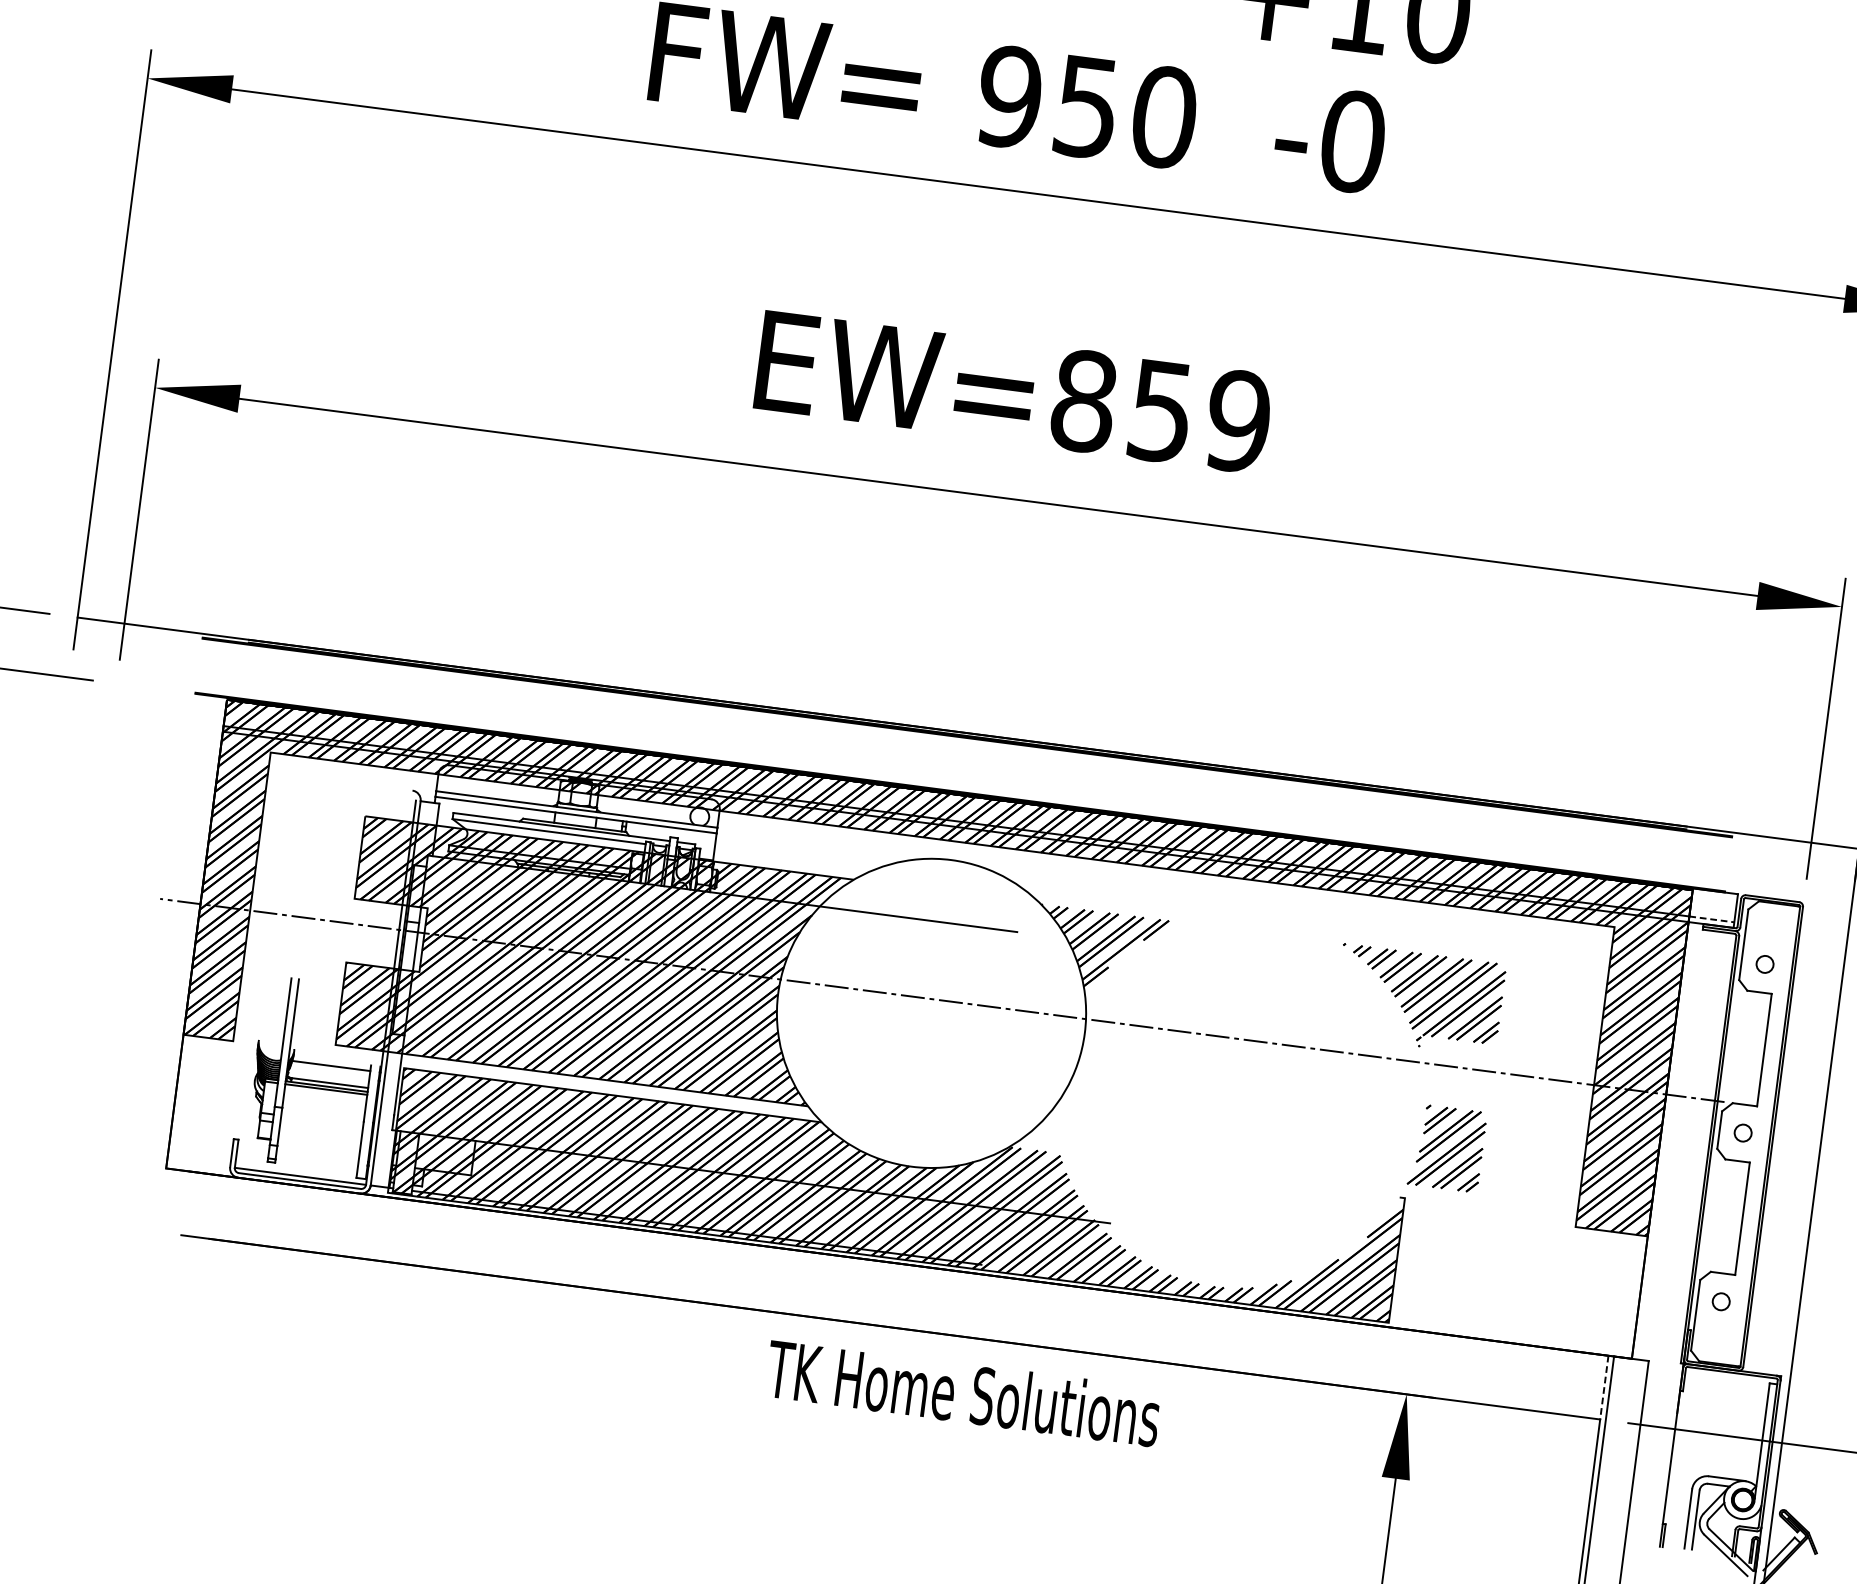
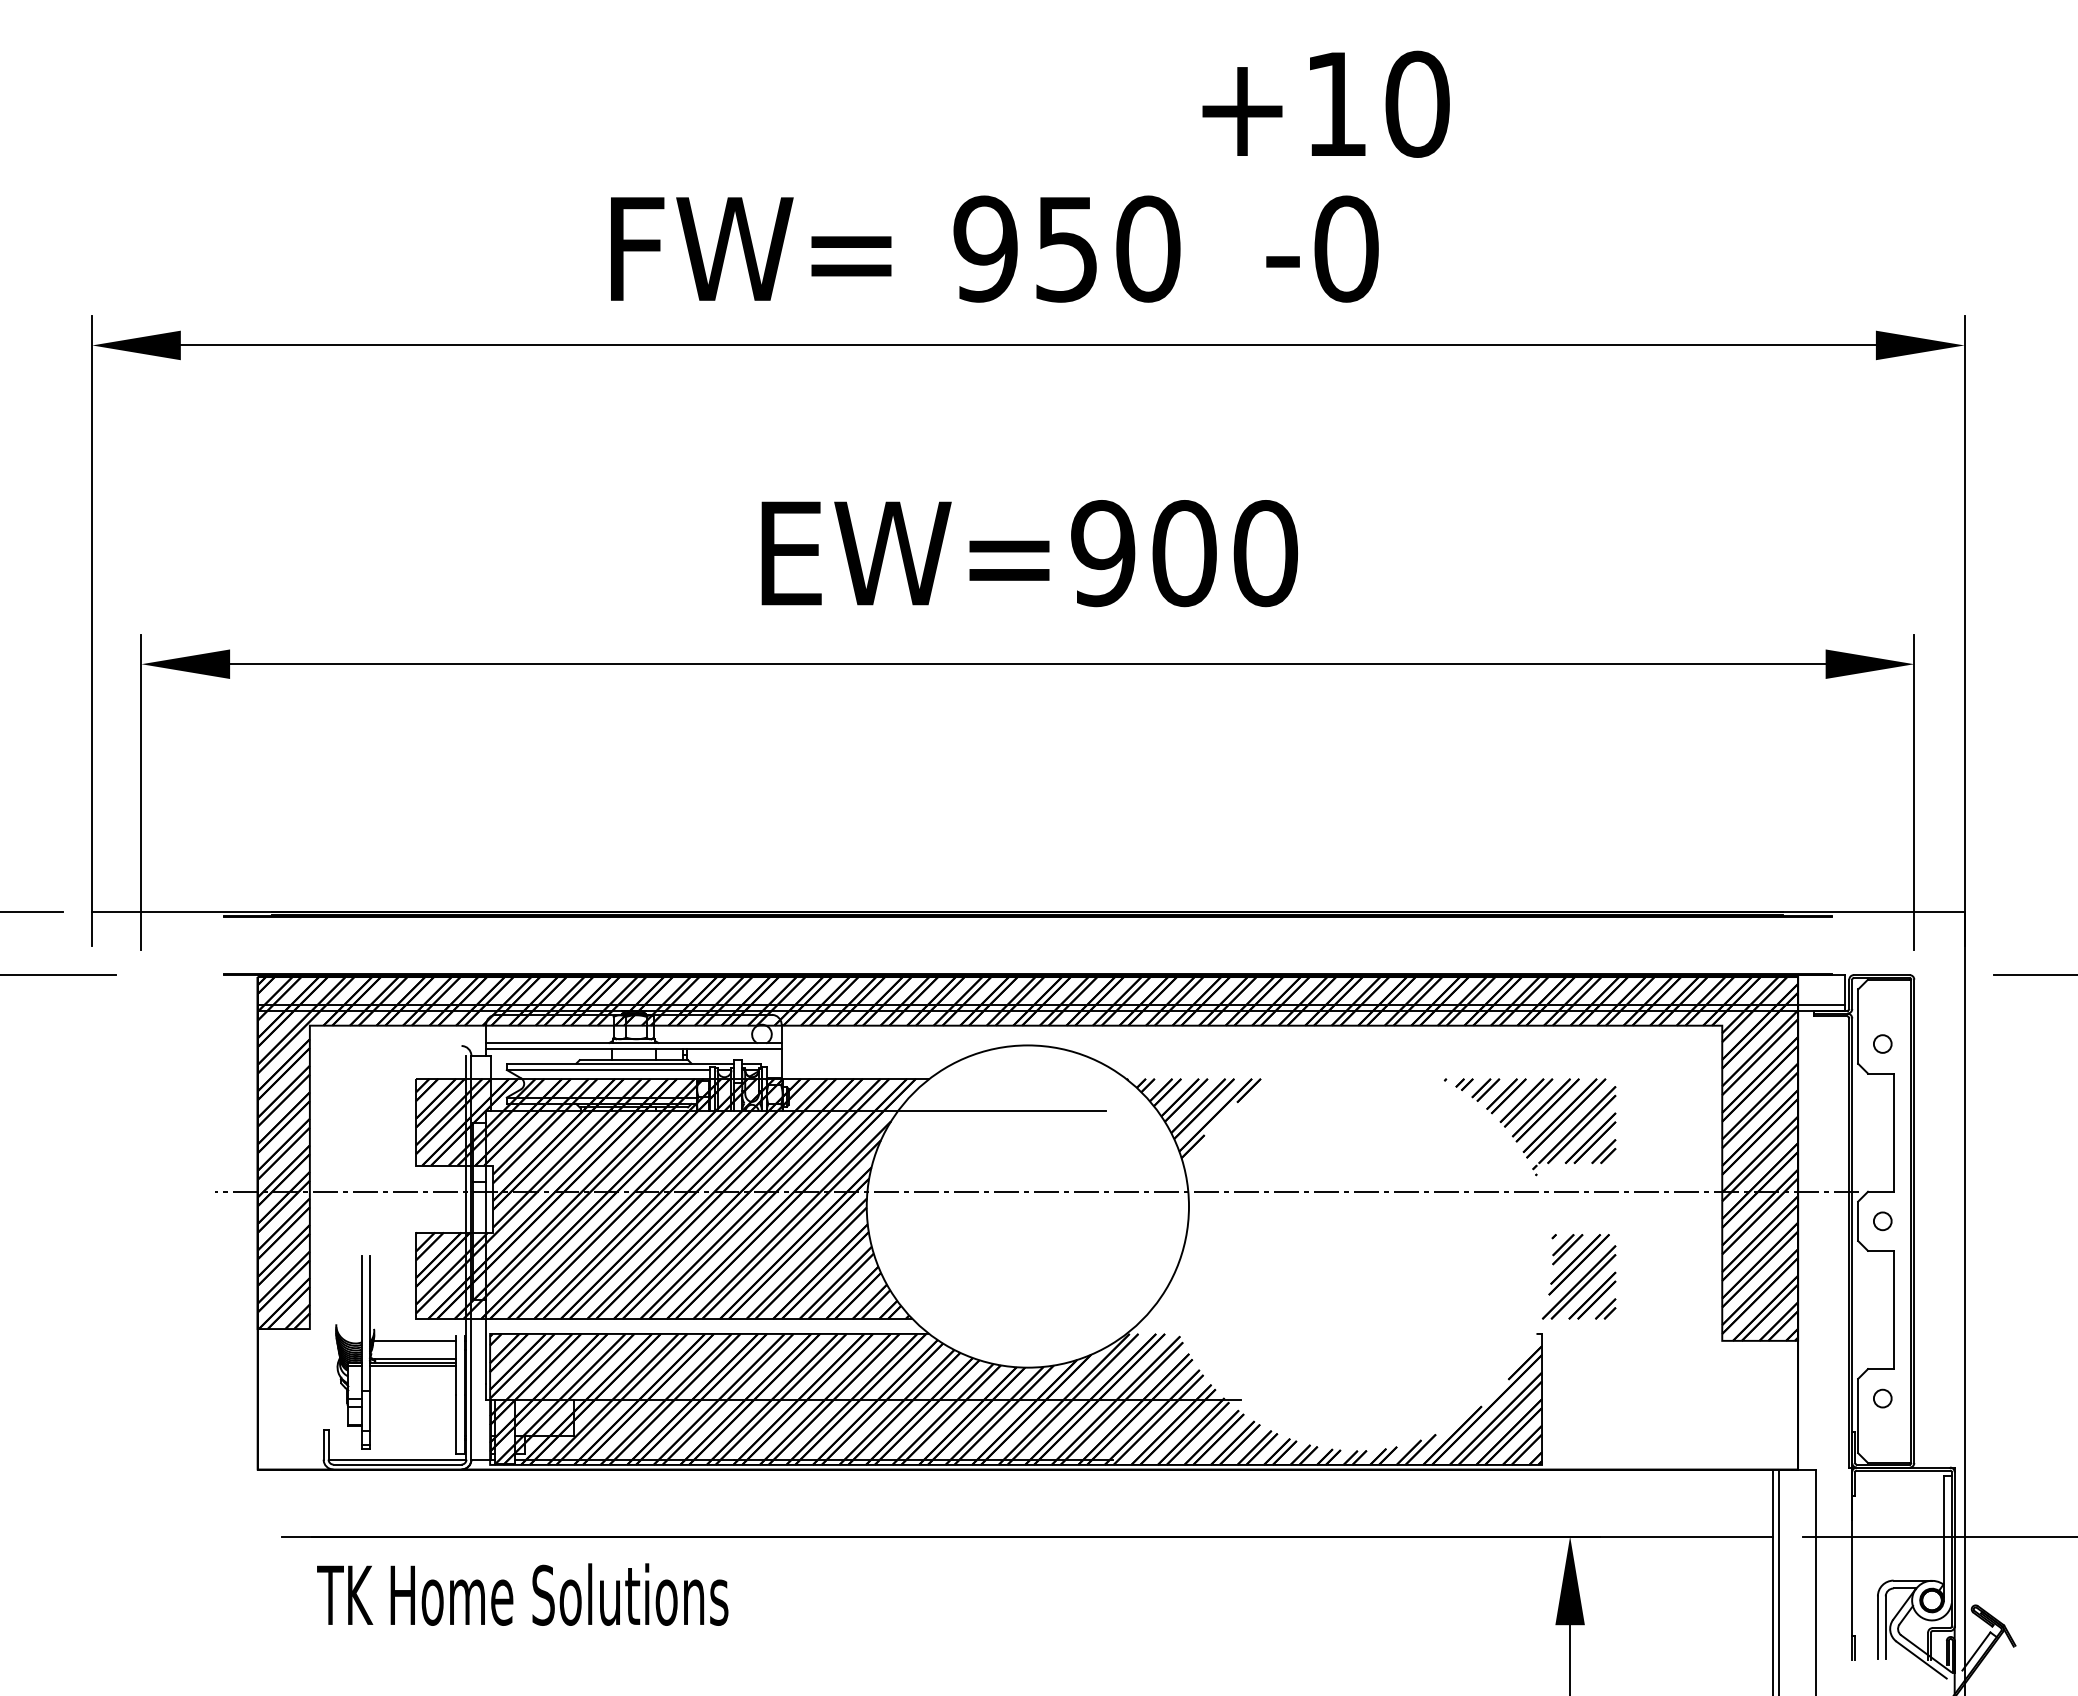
text: (1161, 411) -> (1184, 553), EW=859 -> EW=900
line: (1711, 919) -> (1821, 1004), dashed -> solid
line: (1604, 1388) -> (1773, 1503), dashed -> solid
text: (963, 1392) -> (522, 1594), moved

